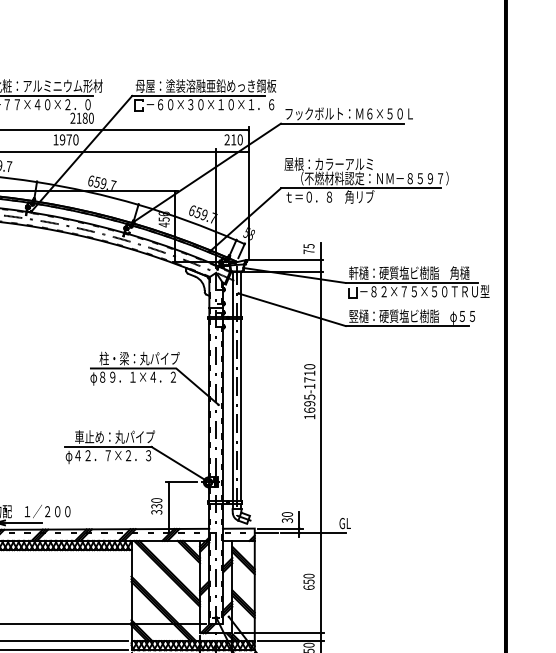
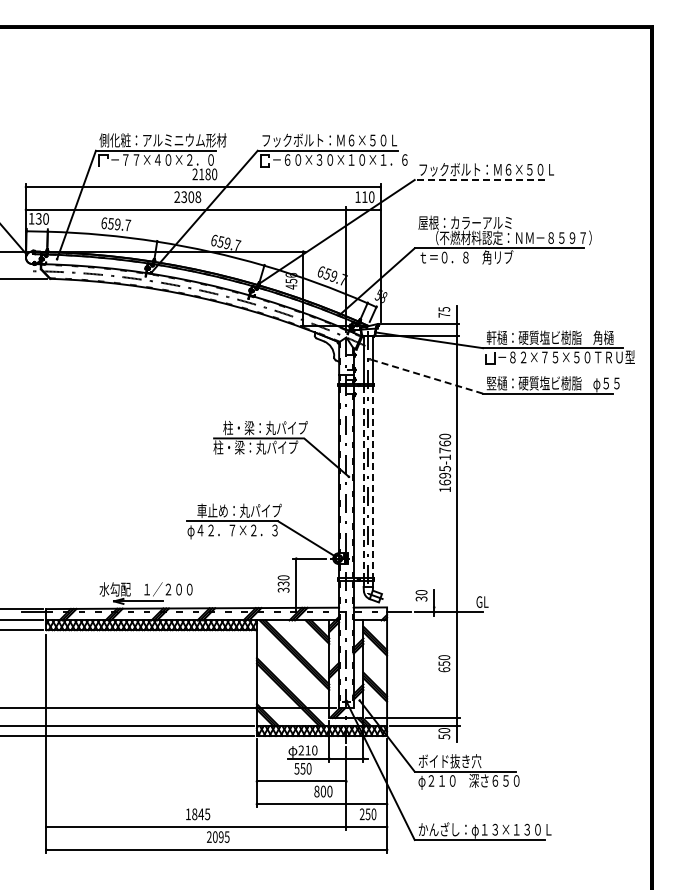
text: (205, 86) -> (335, 140), 母屋：塗装溶融亜鉛めっき鋼板 -> フックボルト：Ｍ６×５０Ｌ
line: (342, 124) -> (479, 180), solid -> dashed
text: (226, 139) -> (357, 196), 210 -> 110
text: (65, 140) -> (187, 197), 1970 -> 2308
line: (292, 309) -> (426, 376), solid -> dashed
text: (310, 373) -> (445, 443), 1695-1710 -> 1695-1760
text: (132, 378) -> (258, 448), φ８９．１×４．２ -> 柱・梁：丸パイプ
line: (232, 410) -> (363, 482), solid -> dashed
line: (240, 410) -> (372, 482), solid -> dashed
line: (279, 528) -> (413, 607), removed

